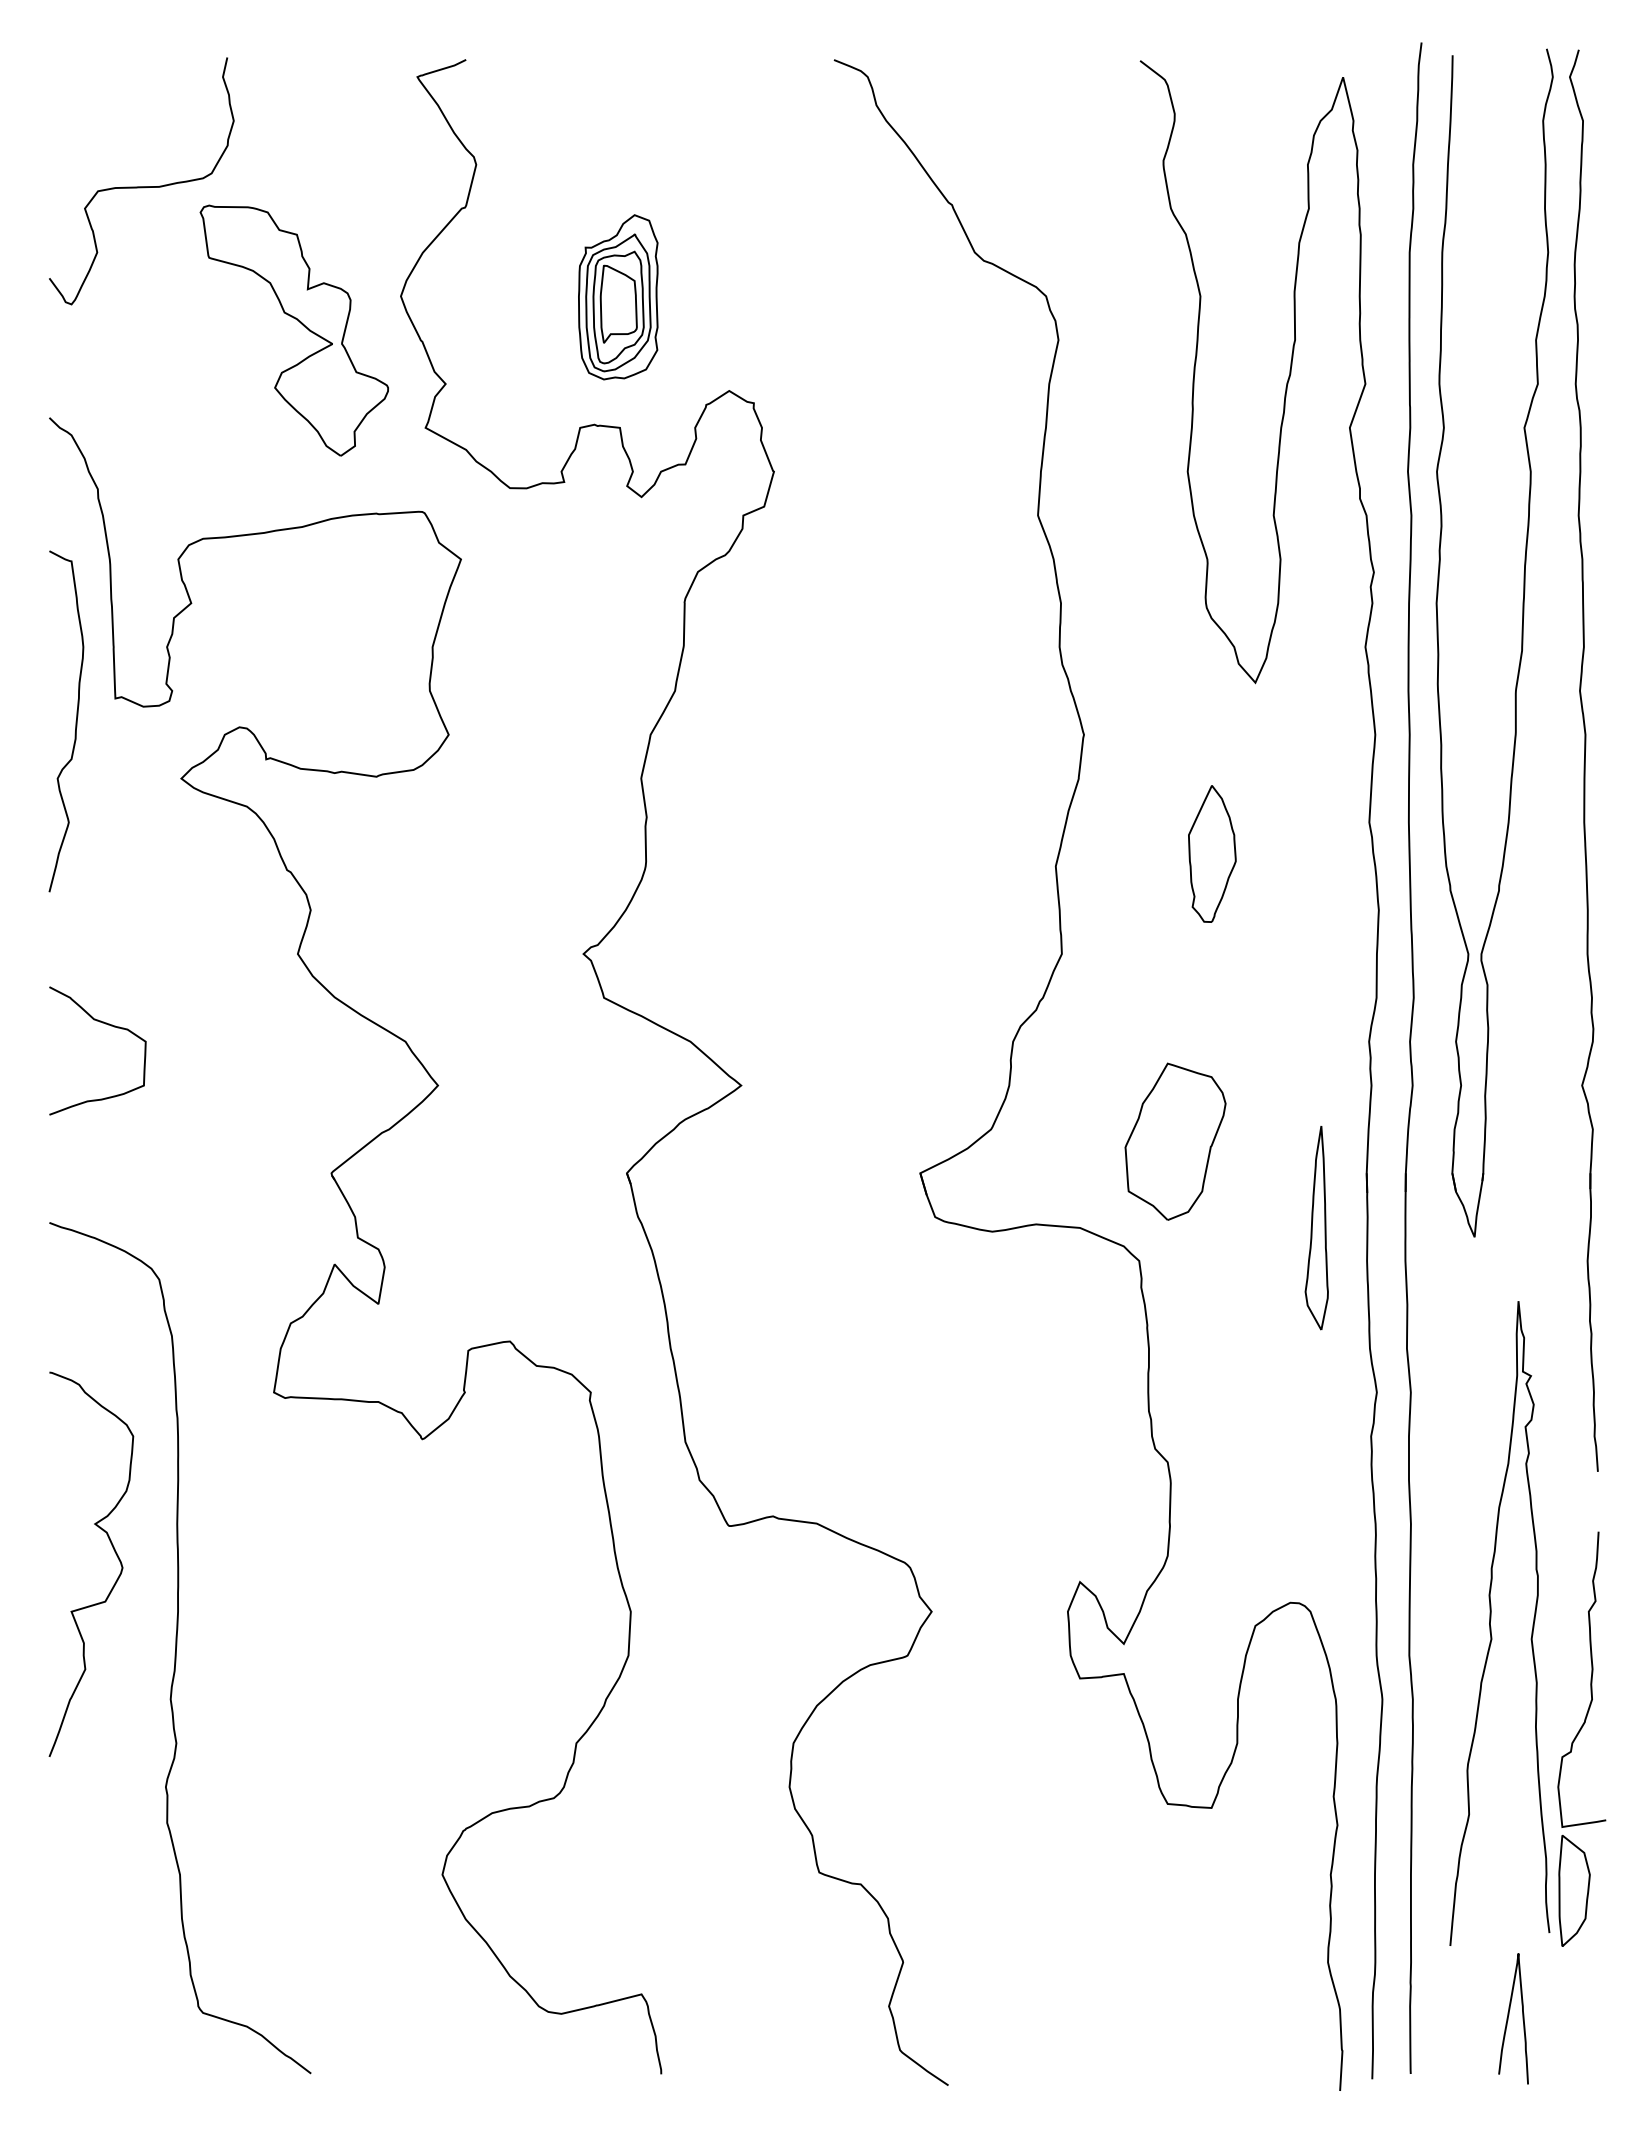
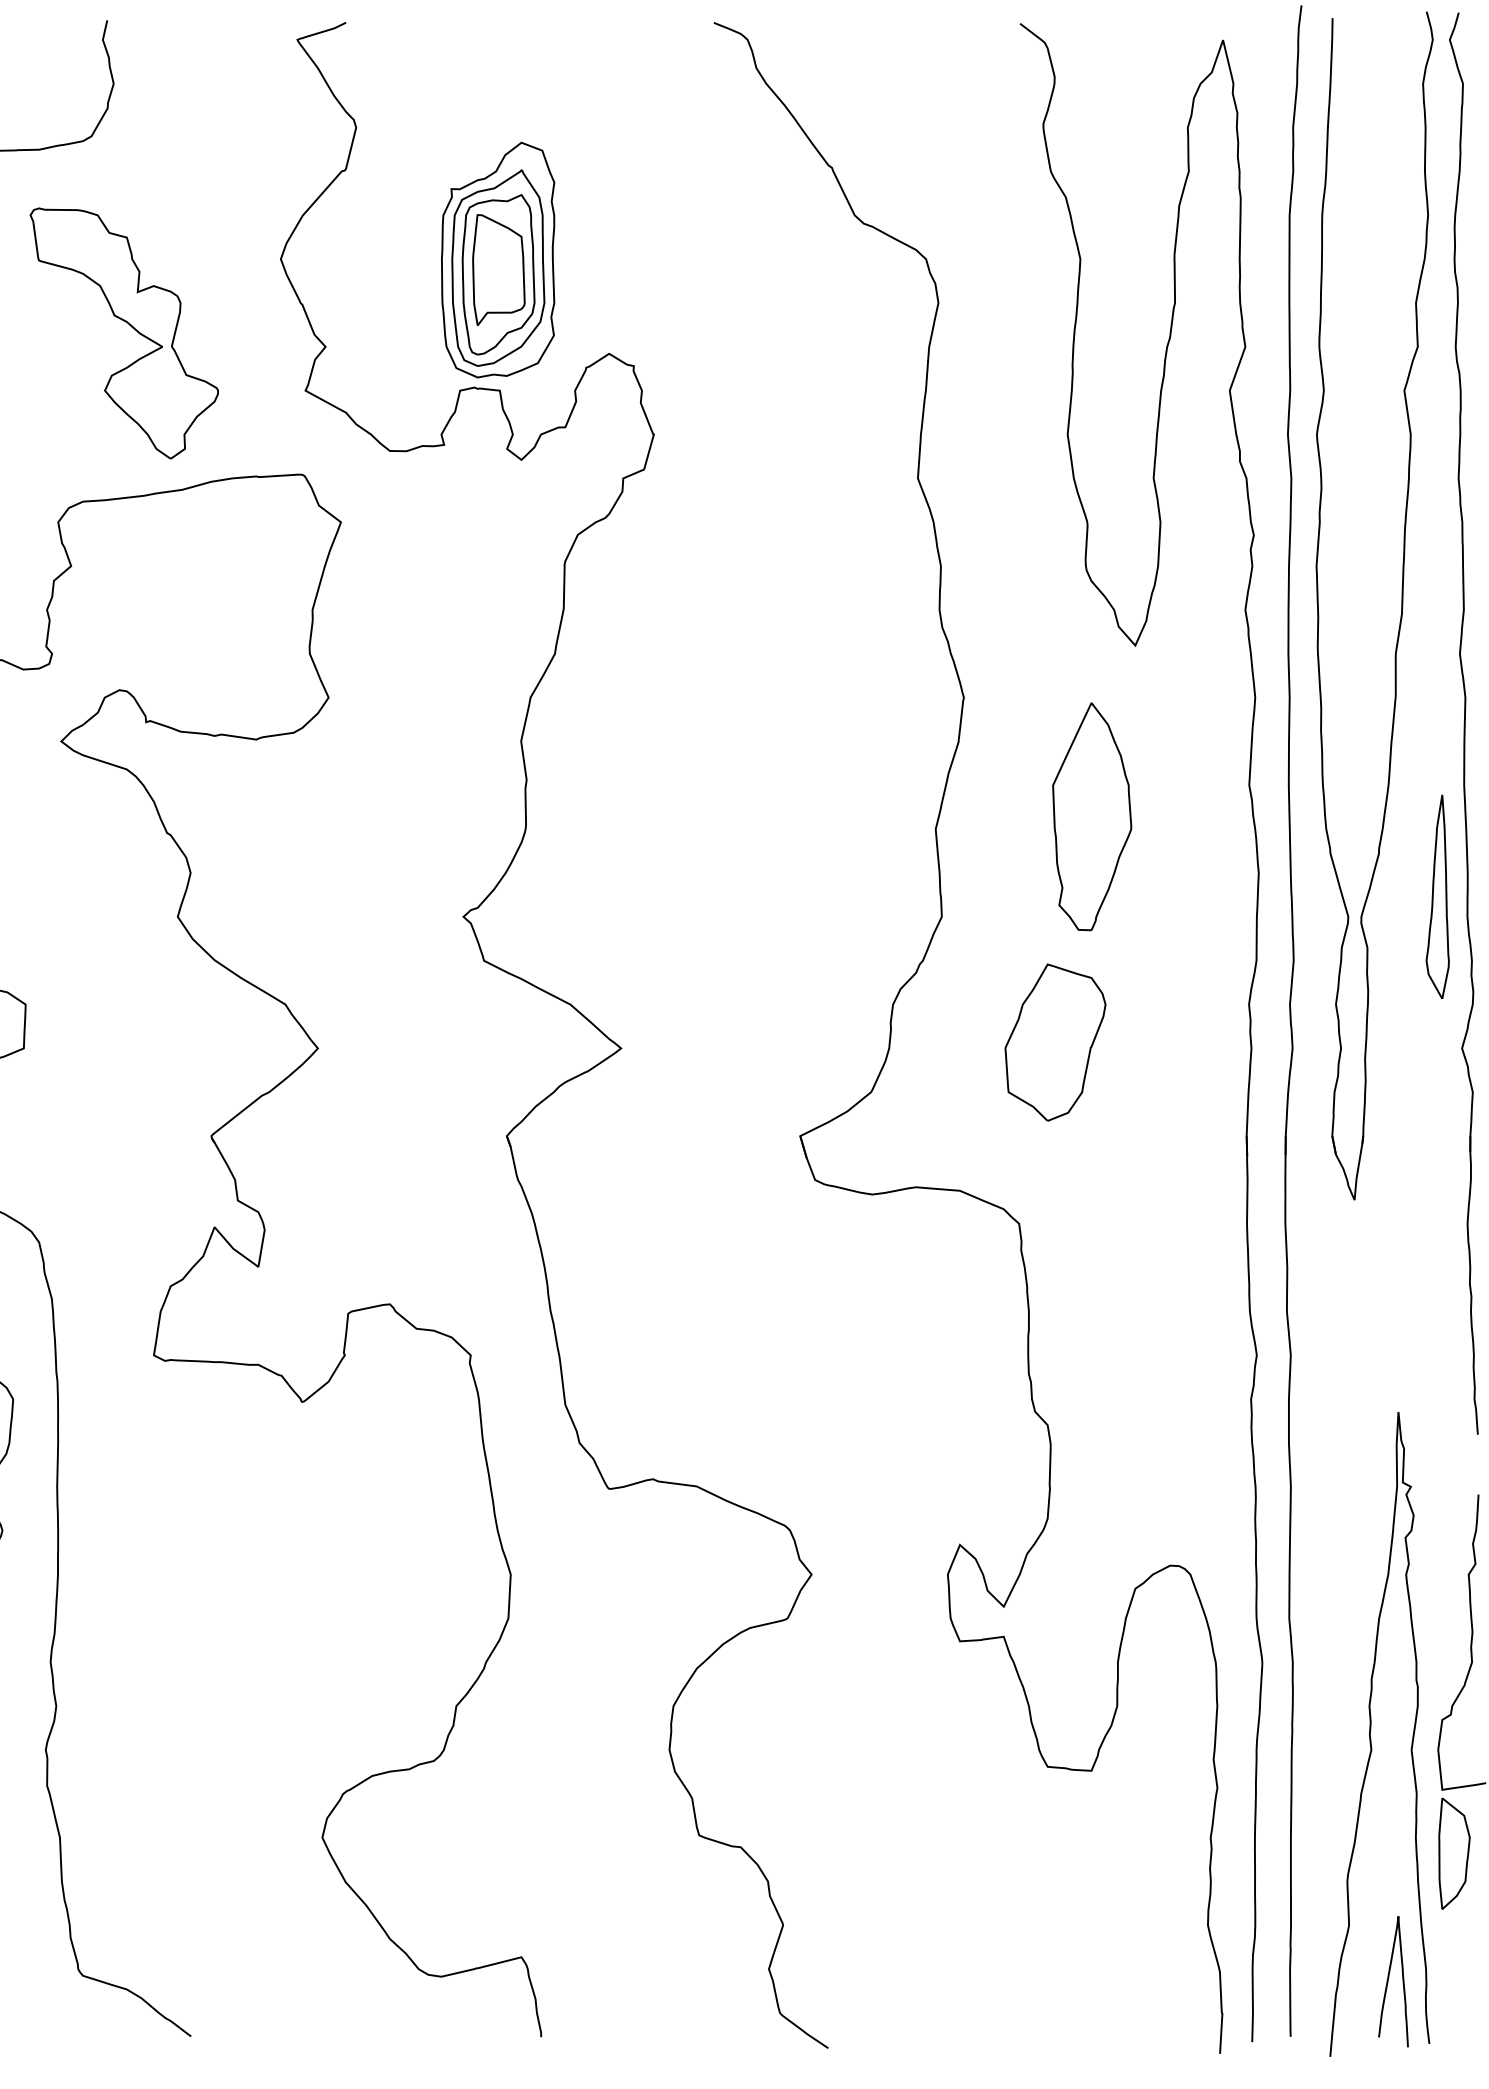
part: (618, 297) -> (498, 260), size x1.43
part: (300, 323) -> (130, 326), moved
part: (1212, 853) -> (1092, 816), size x1.67
part: (1175, 1141) -> (1055, 1042), moved
part: (1316, 1228) -> (1437, 897), moved
curve: (1491, 1626) -> (1371, 1737), moved

